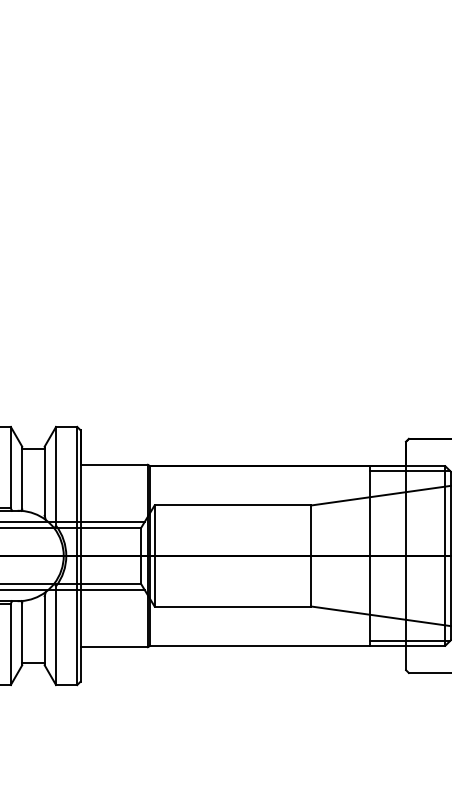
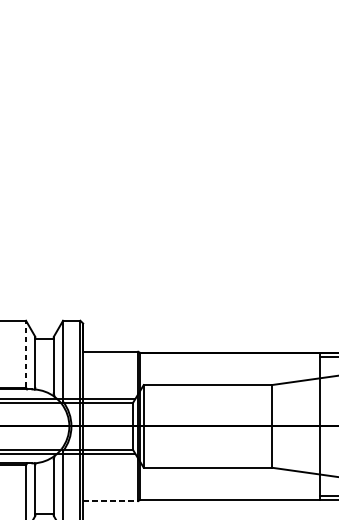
line: (10, 467) -> (25, 353), solid -> dashed
line: (114, 647) -> (110, 501), solid -> dashed

